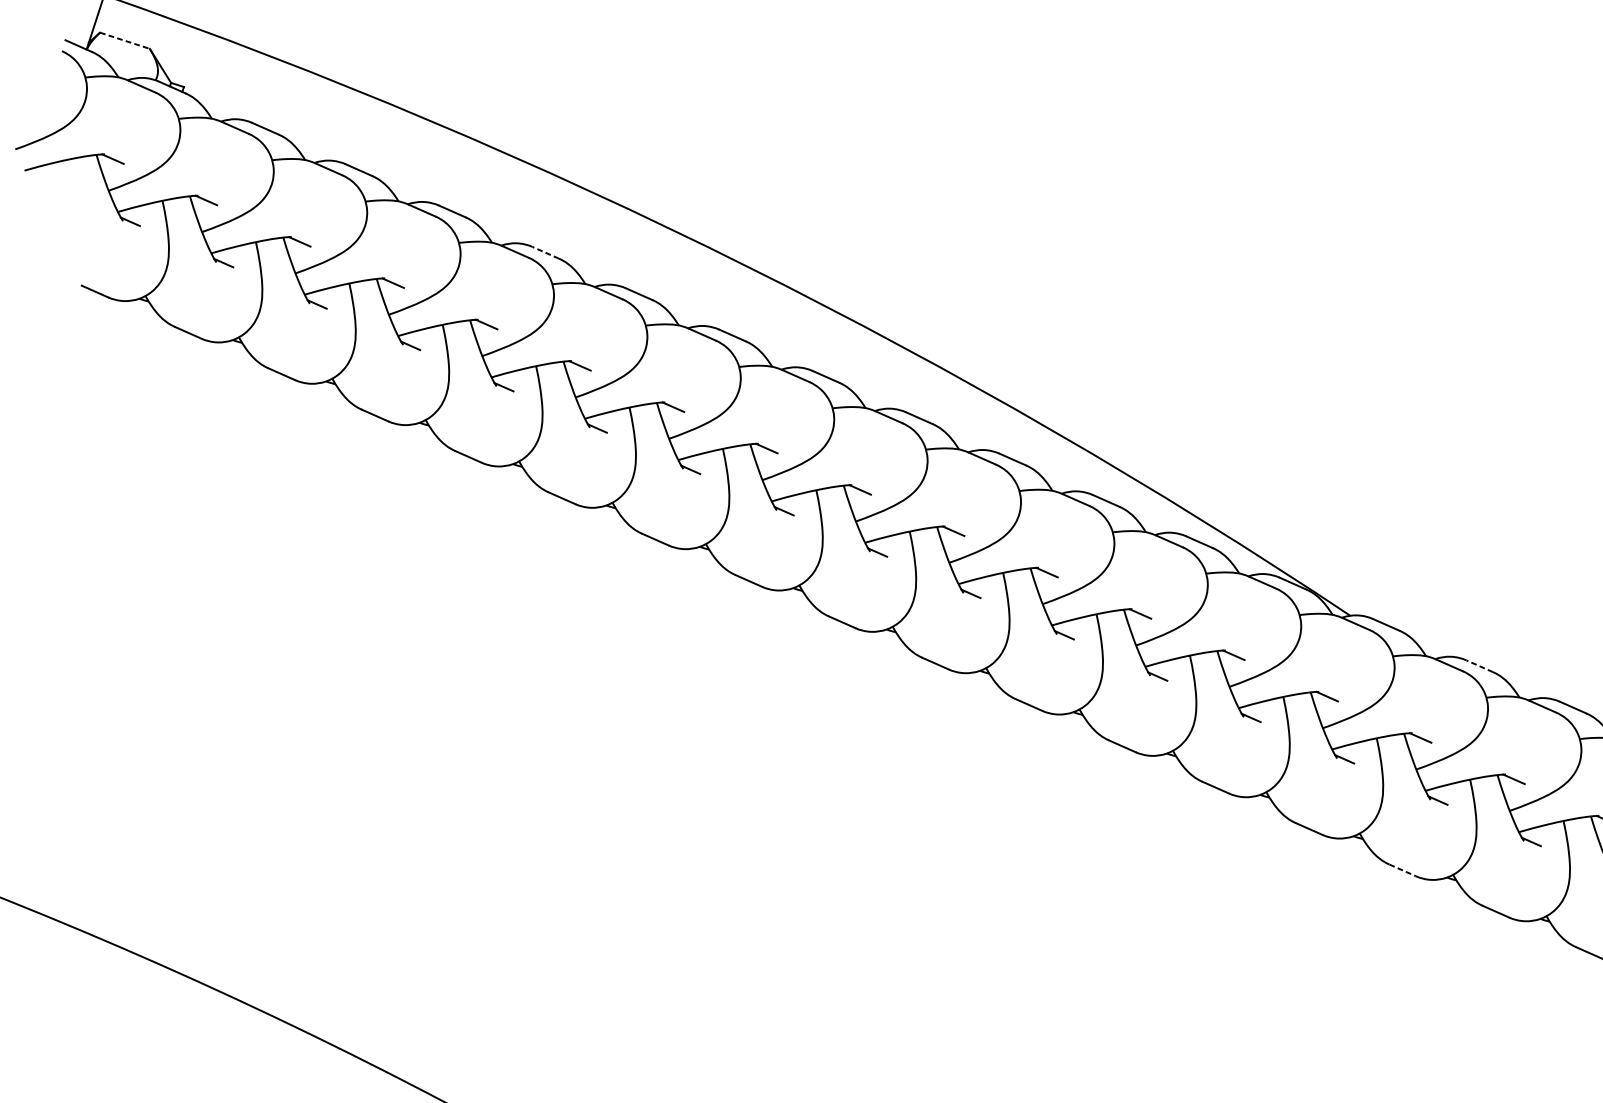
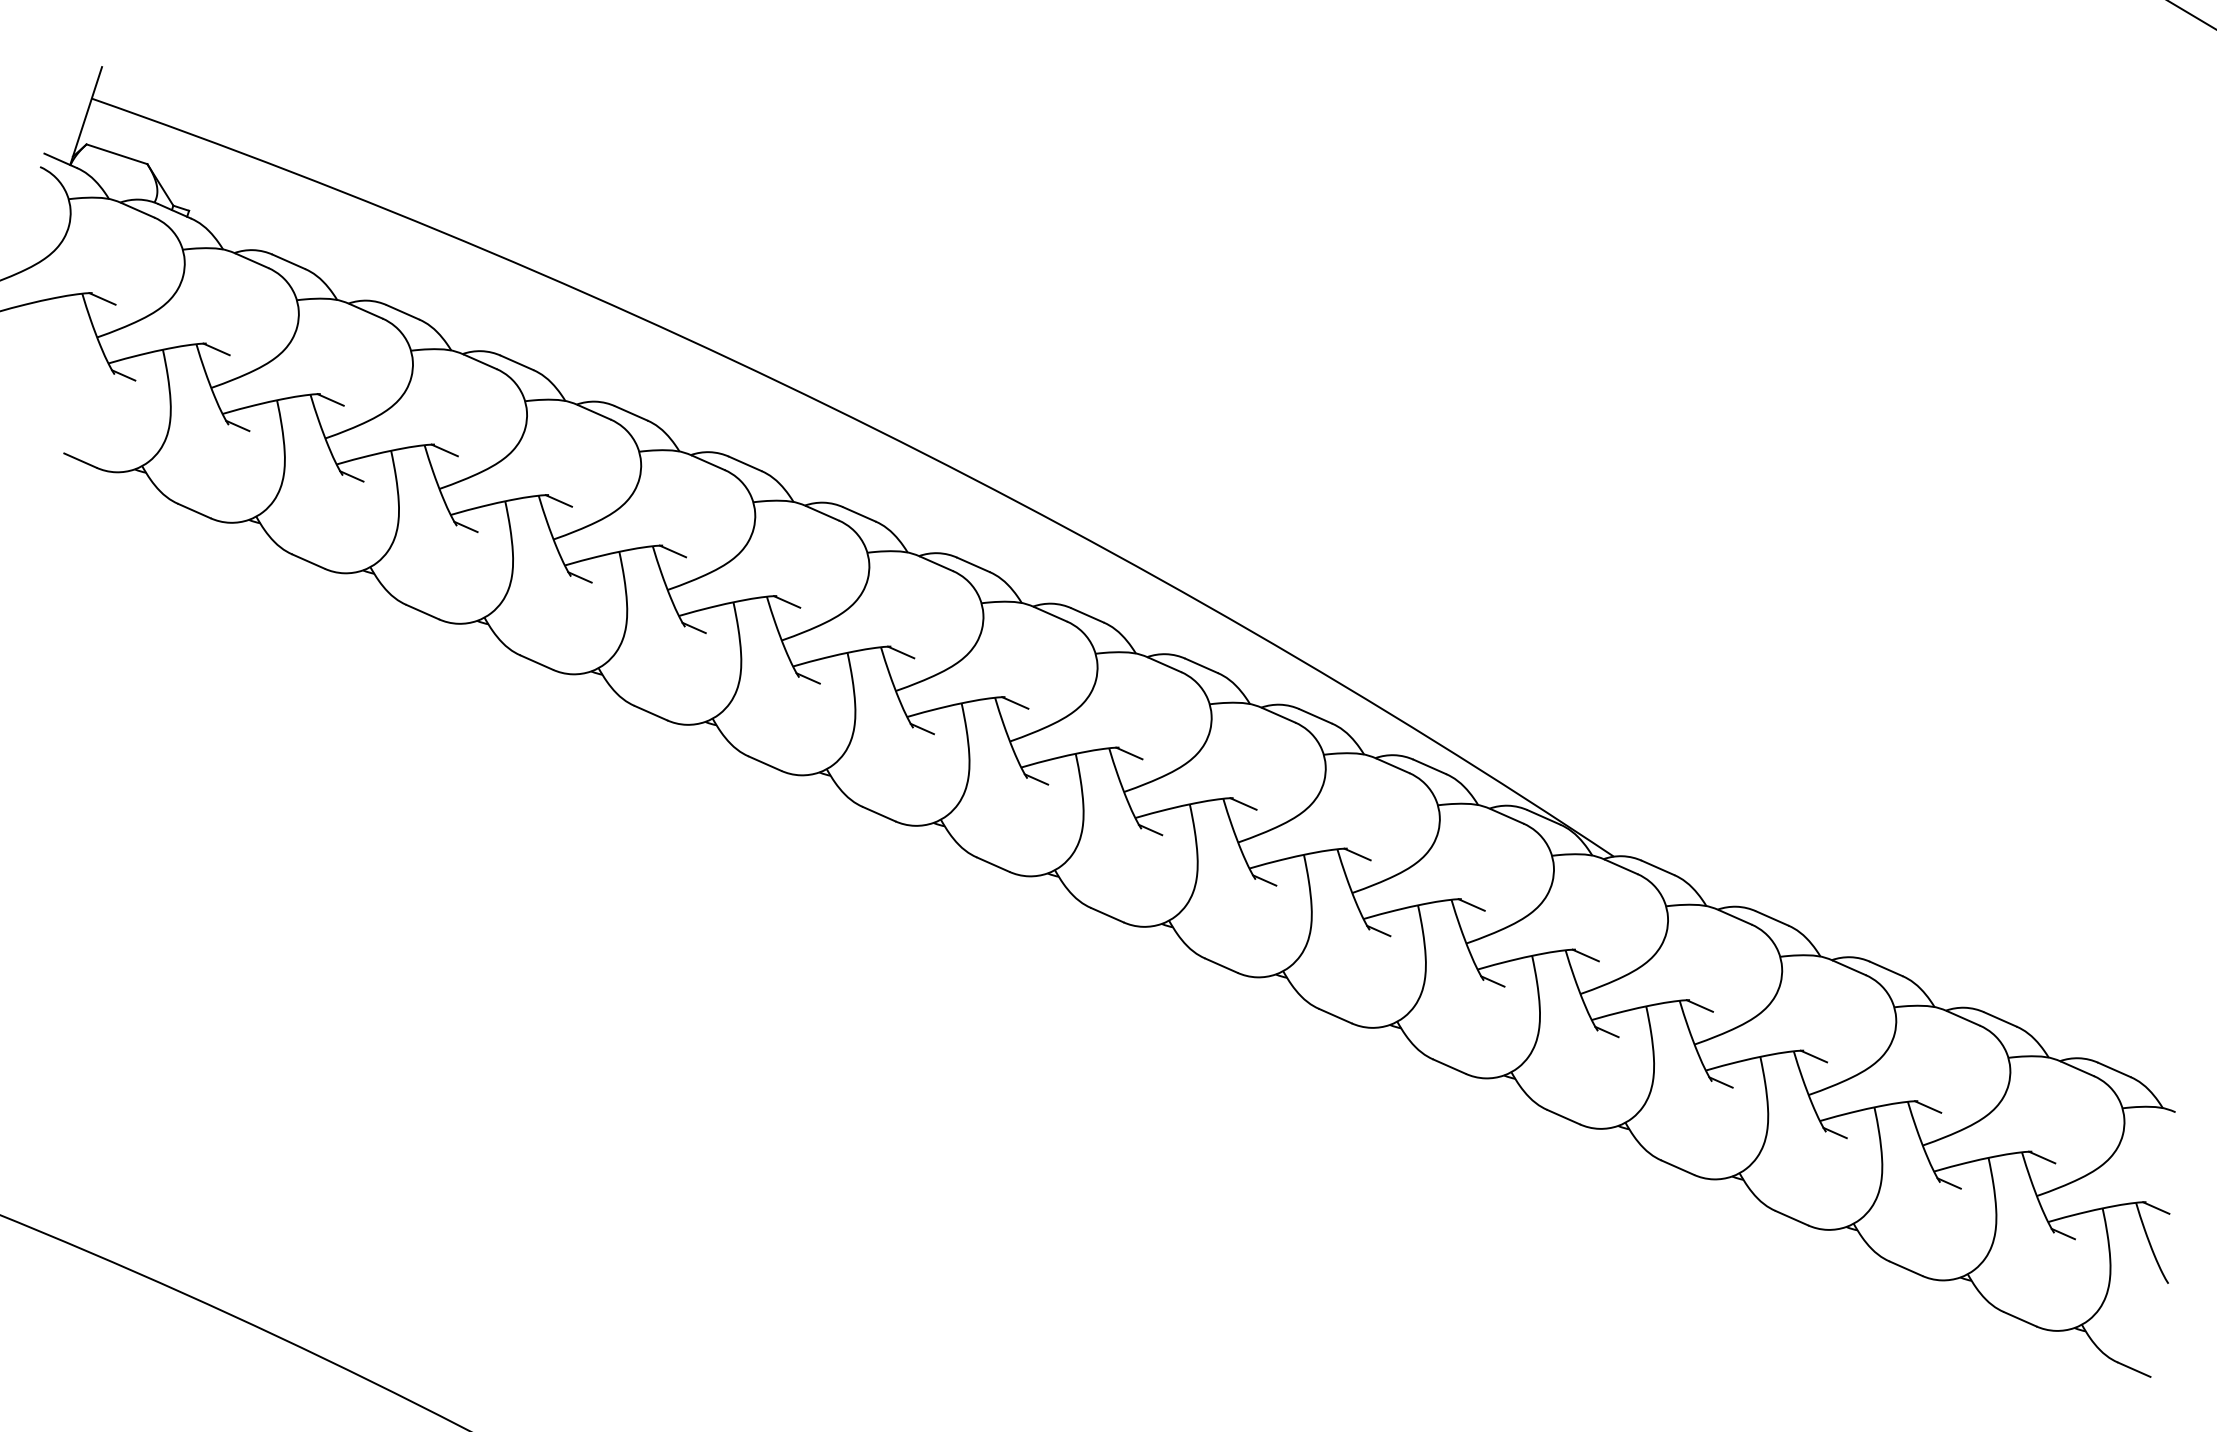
line: (125, 40) -> (117, 154), dashed -> solid
line: (546, 252) -> (631, 413), dashed -> solid
line: (1480, 666) -> (1772, 918), dashed -> solid
line: (1402, 870) -> (1677, 1167), dashed -> solid

